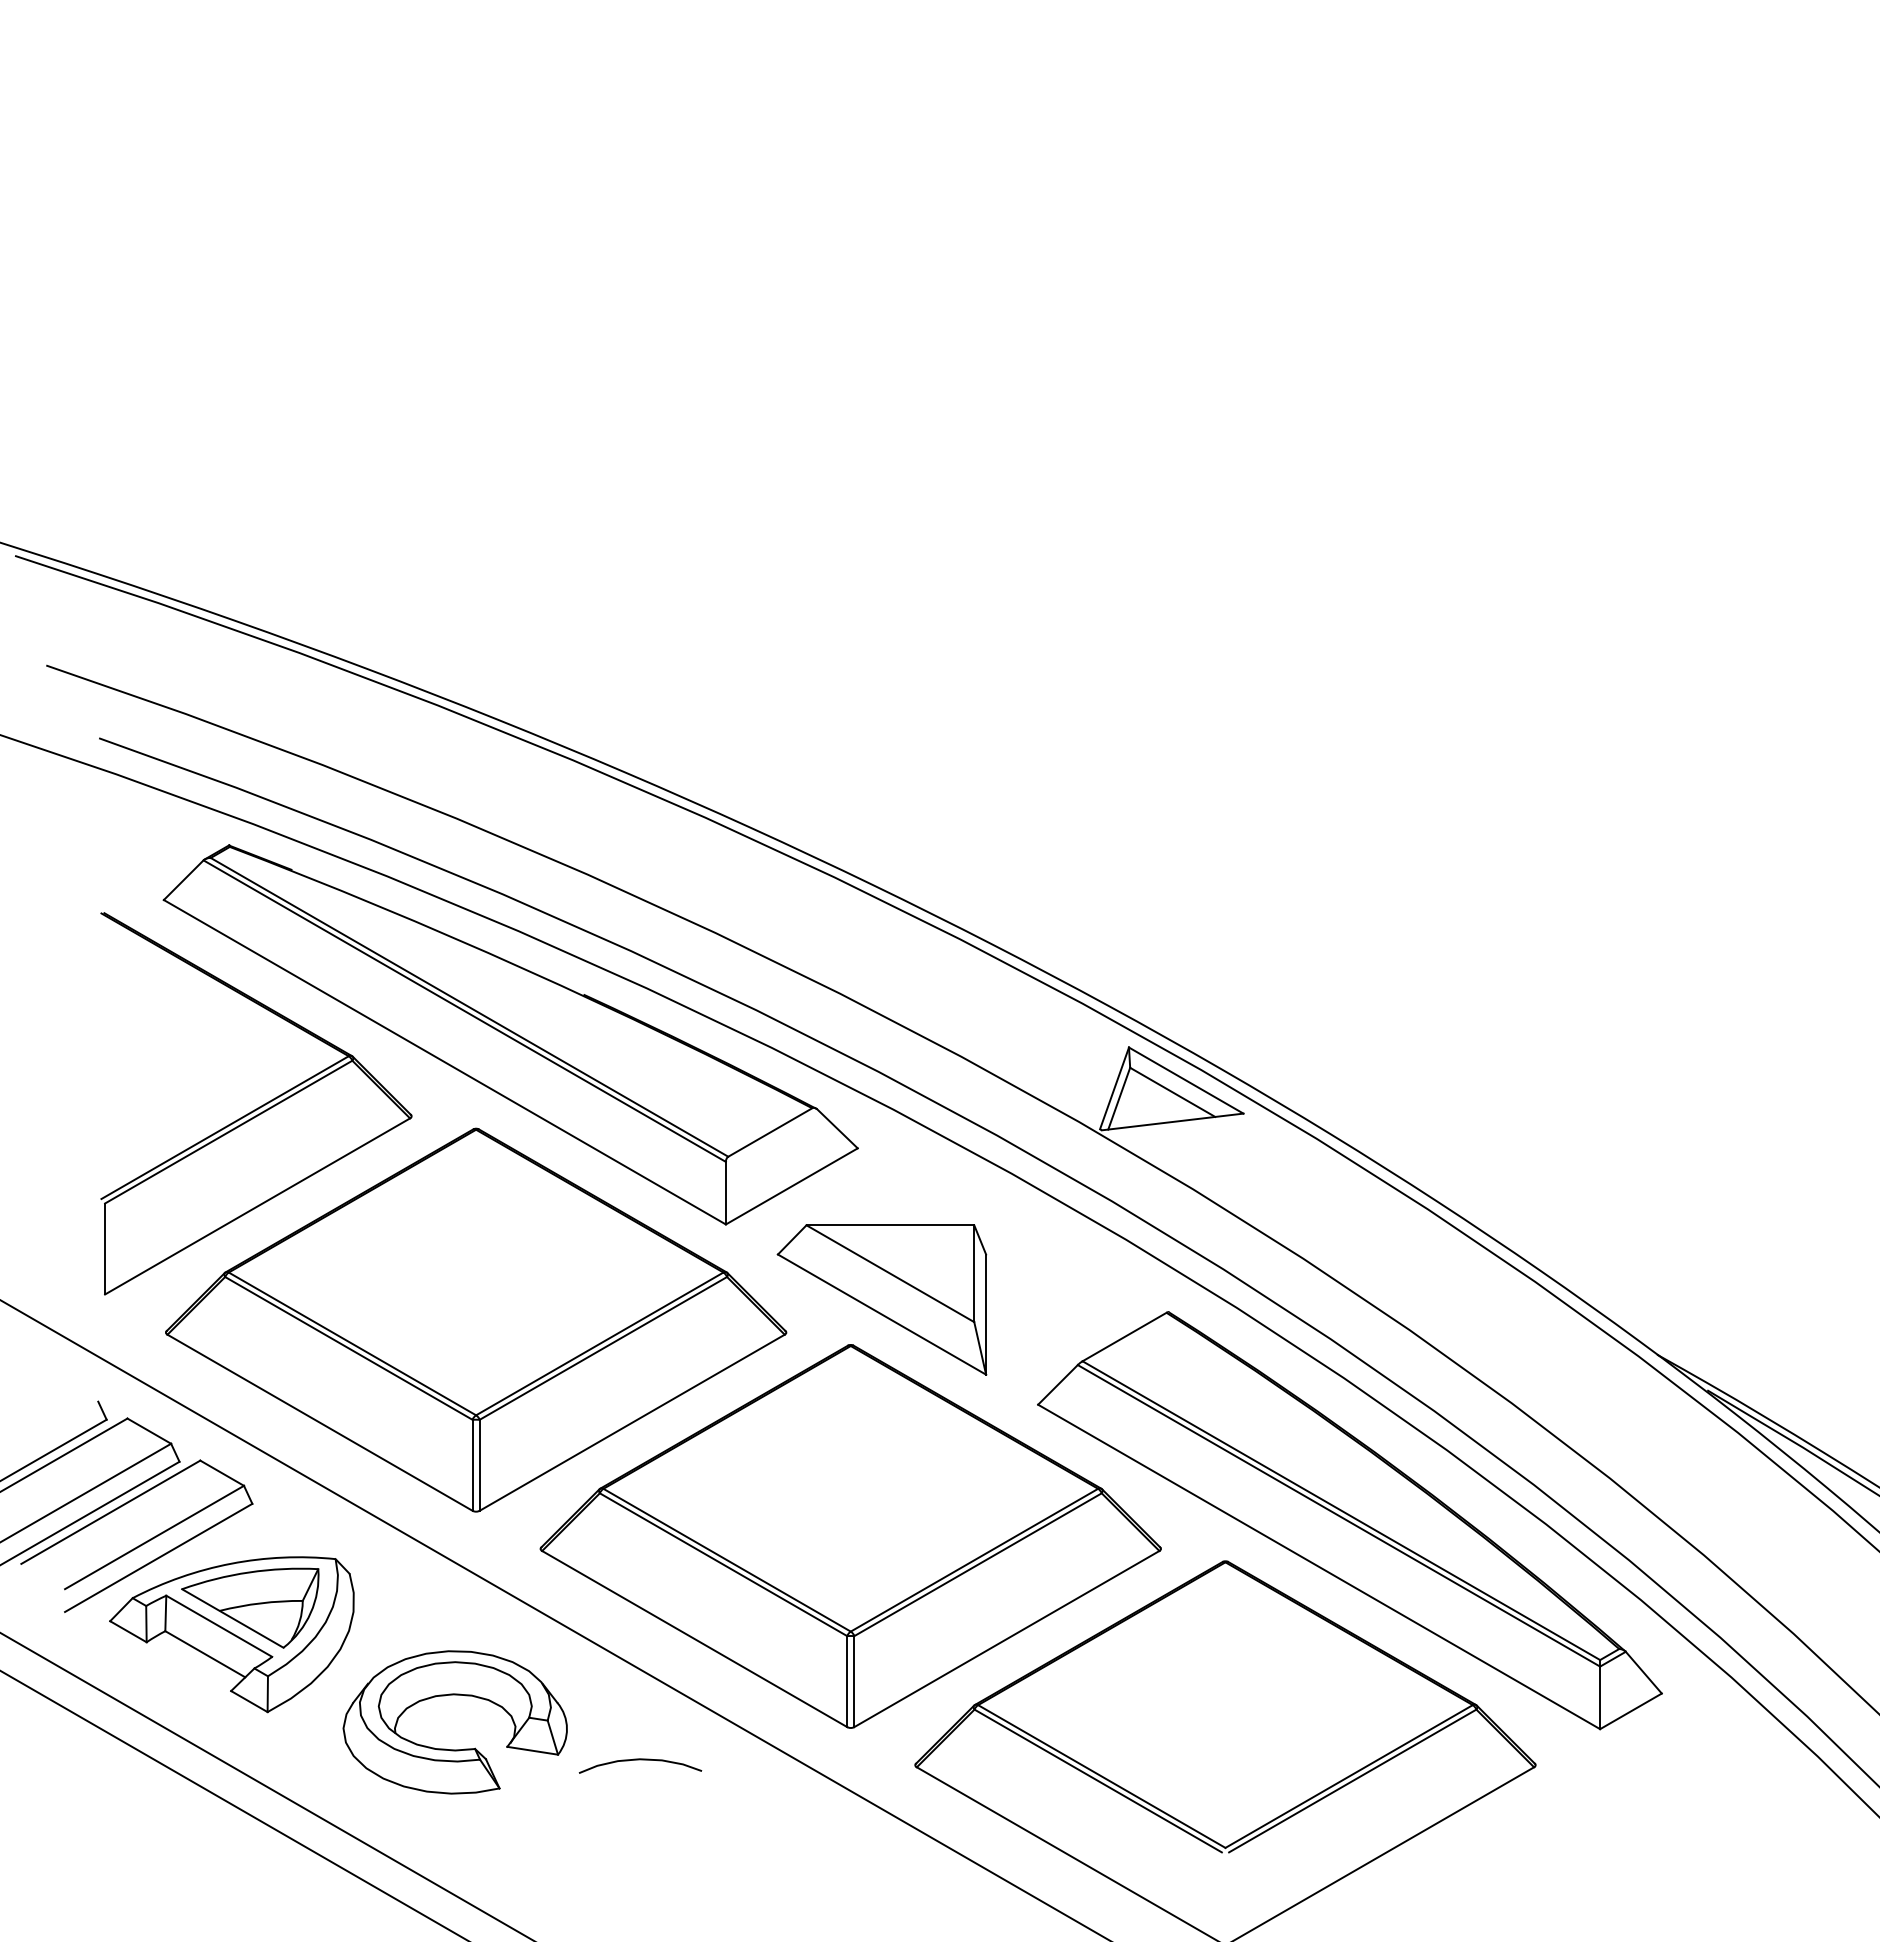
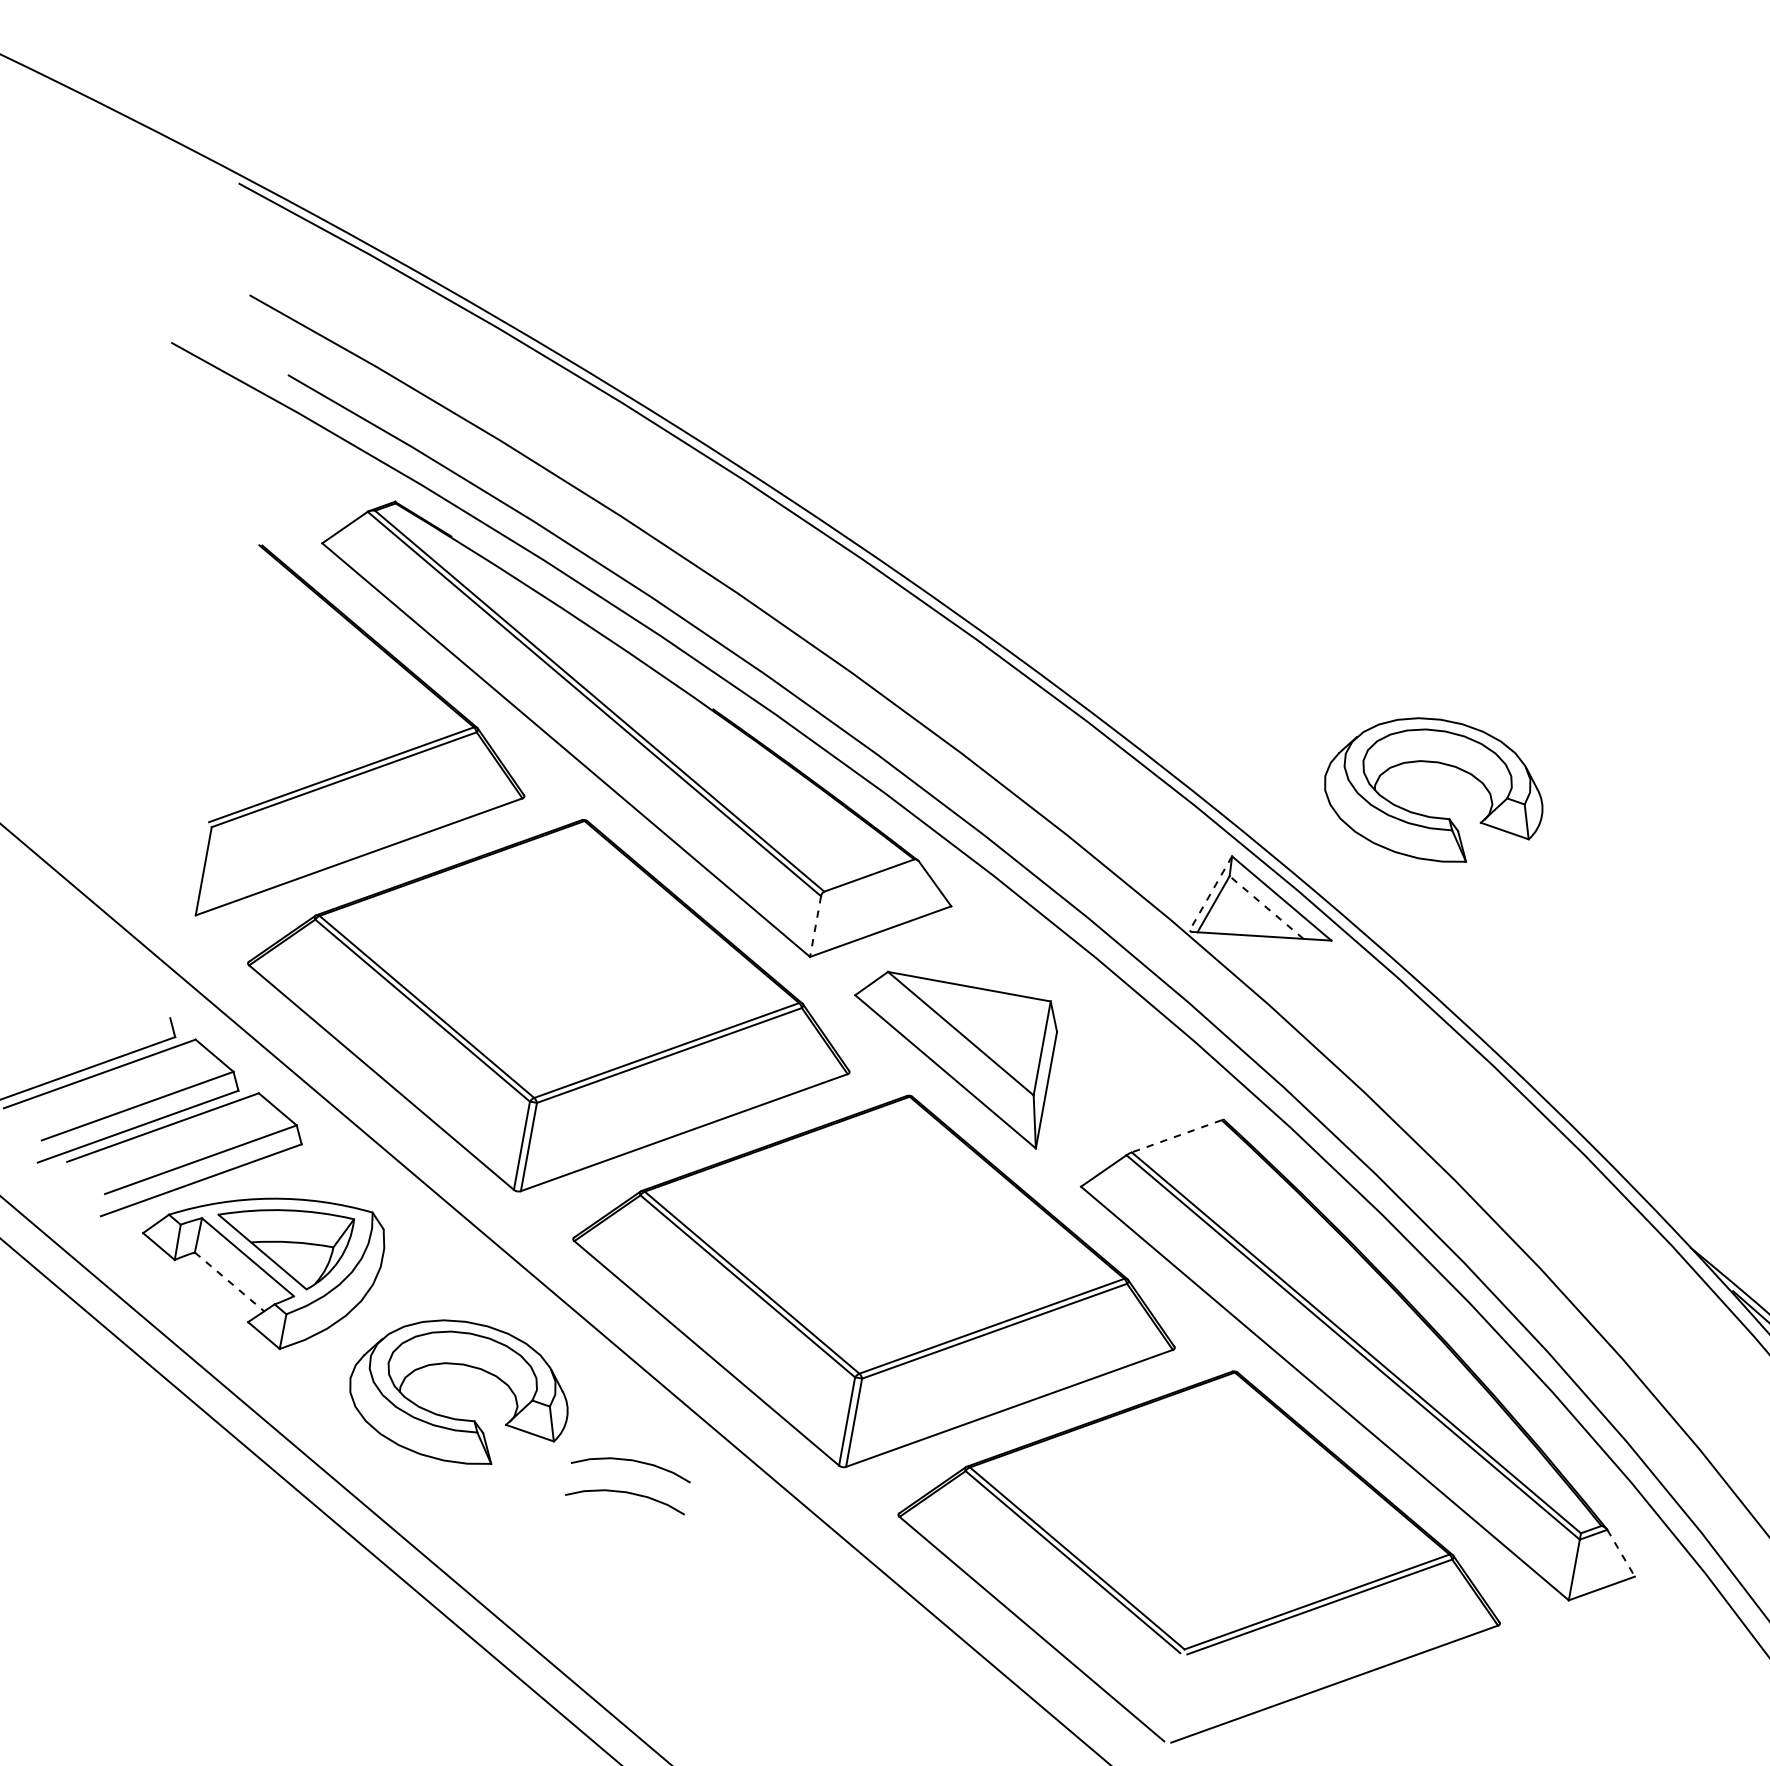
part: (1318, 917) -> (1438, 763), added
line: (1114, 1088) -> (1210, 893), solid -> dashed
line: (1172, 1092) -> (1266, 907), solid -> dashed
line: (725, 1193) -> (815, 926), solid -> dashed
line: (1124, 1337) -> (1176, 1136), solid -> dashed
line: (205, 1654) -> (229, 1282), solid -> dashed
line: (1643, 1672) -> (1620, 1553), solid -> dashed
curve: (640, 1793) -> (626, 1493), added

